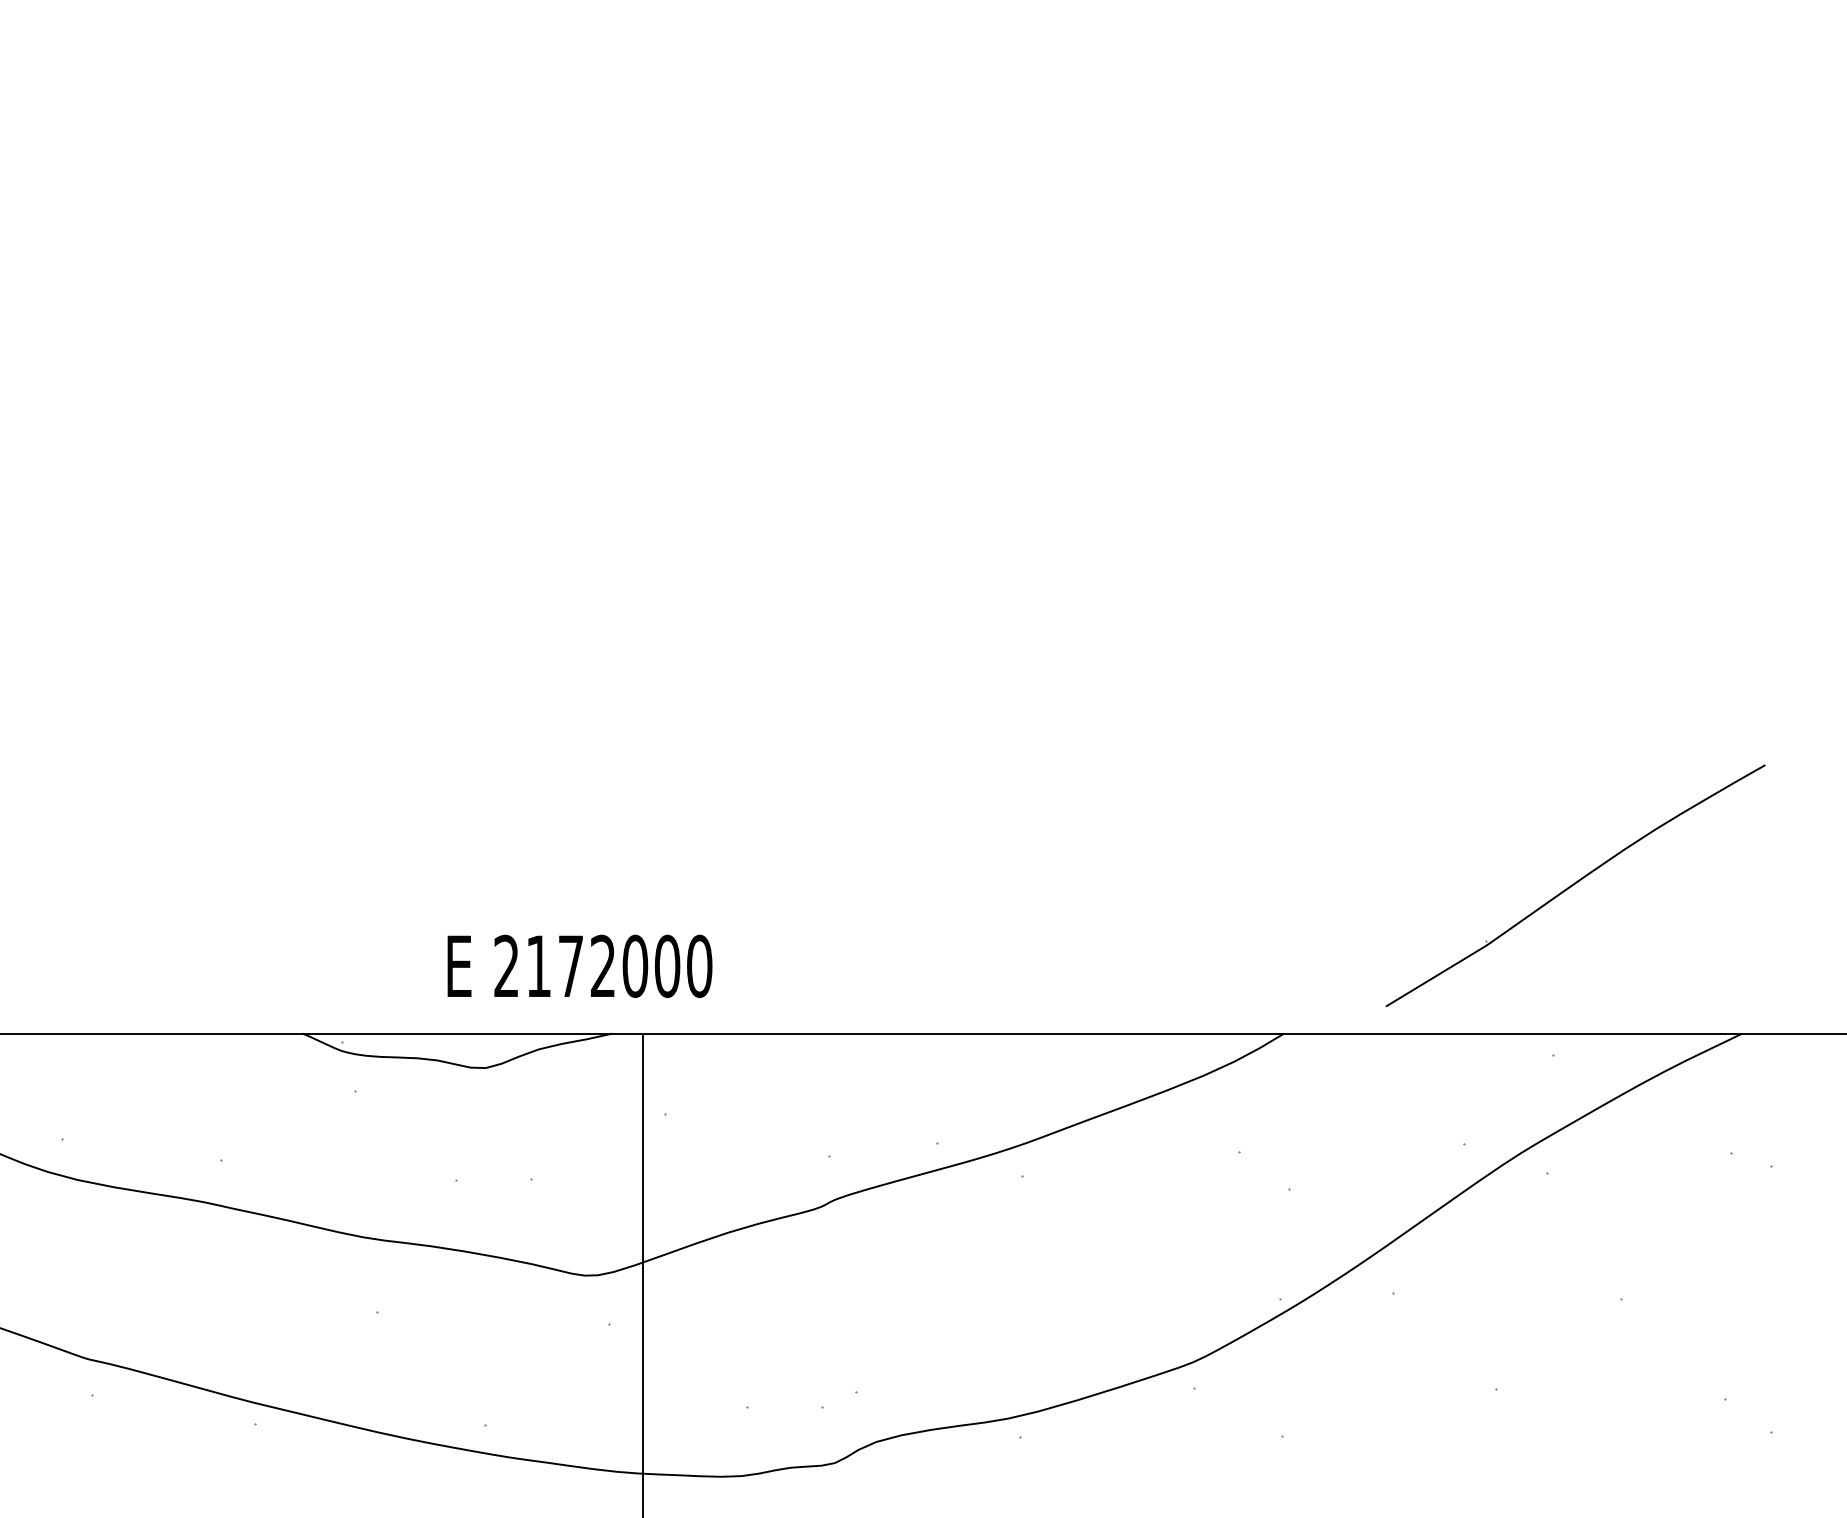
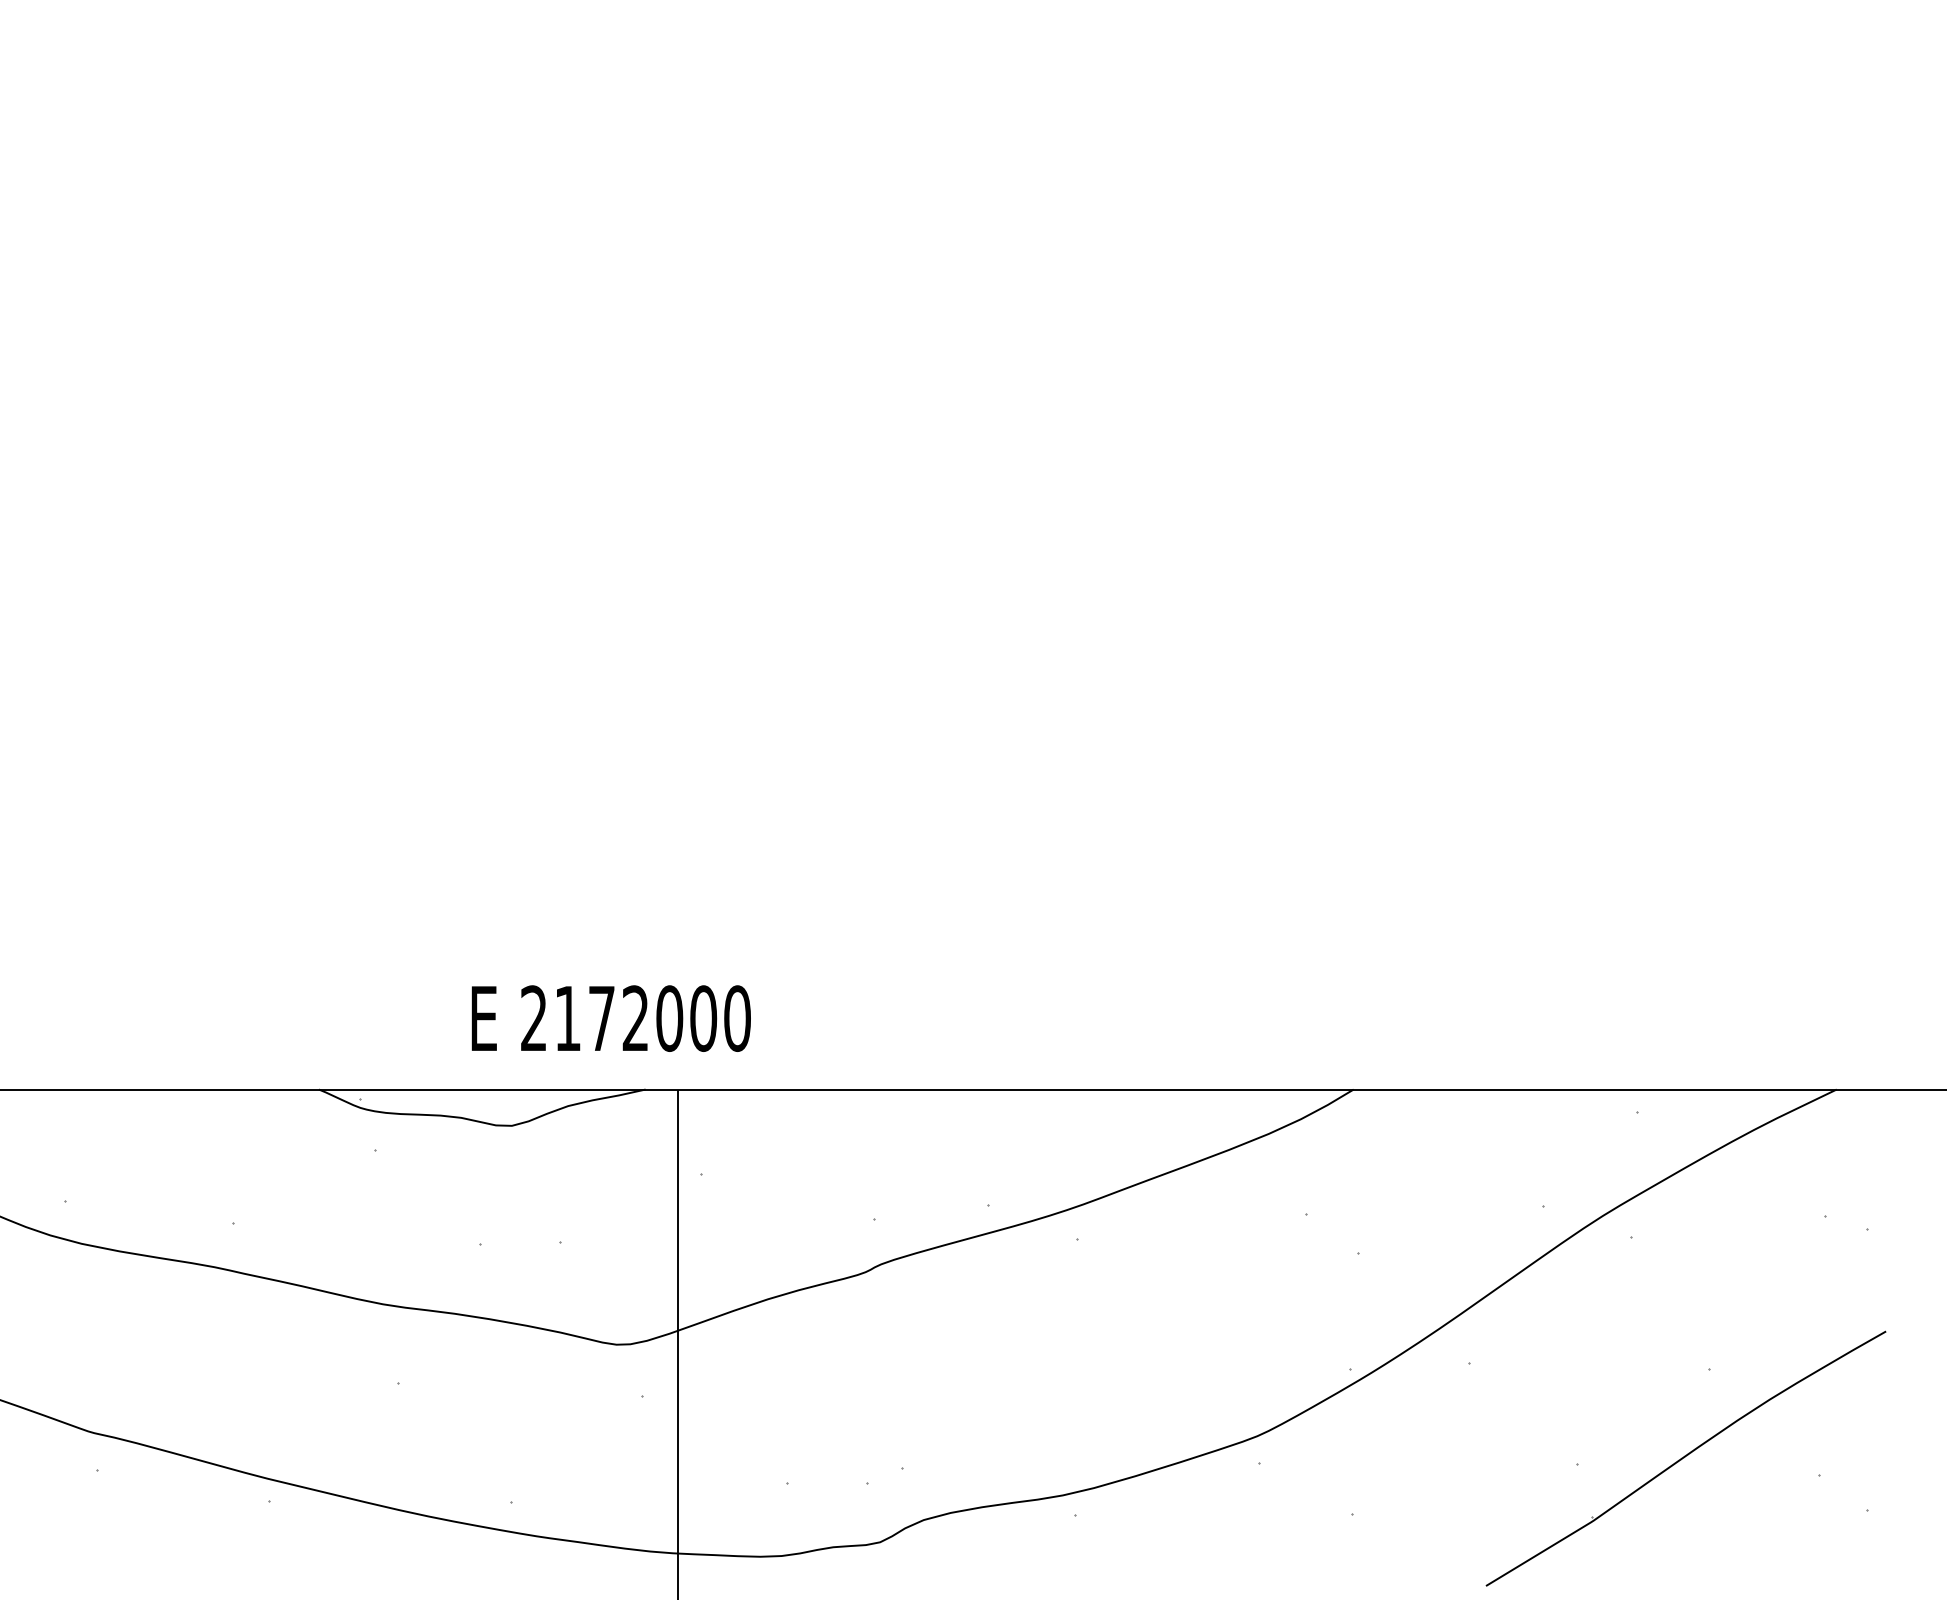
part: (1575, 885) -> (1685, 1458), moved

